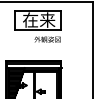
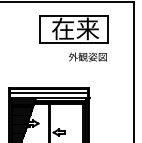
part: (37, 26) -> (73, 38), moved

